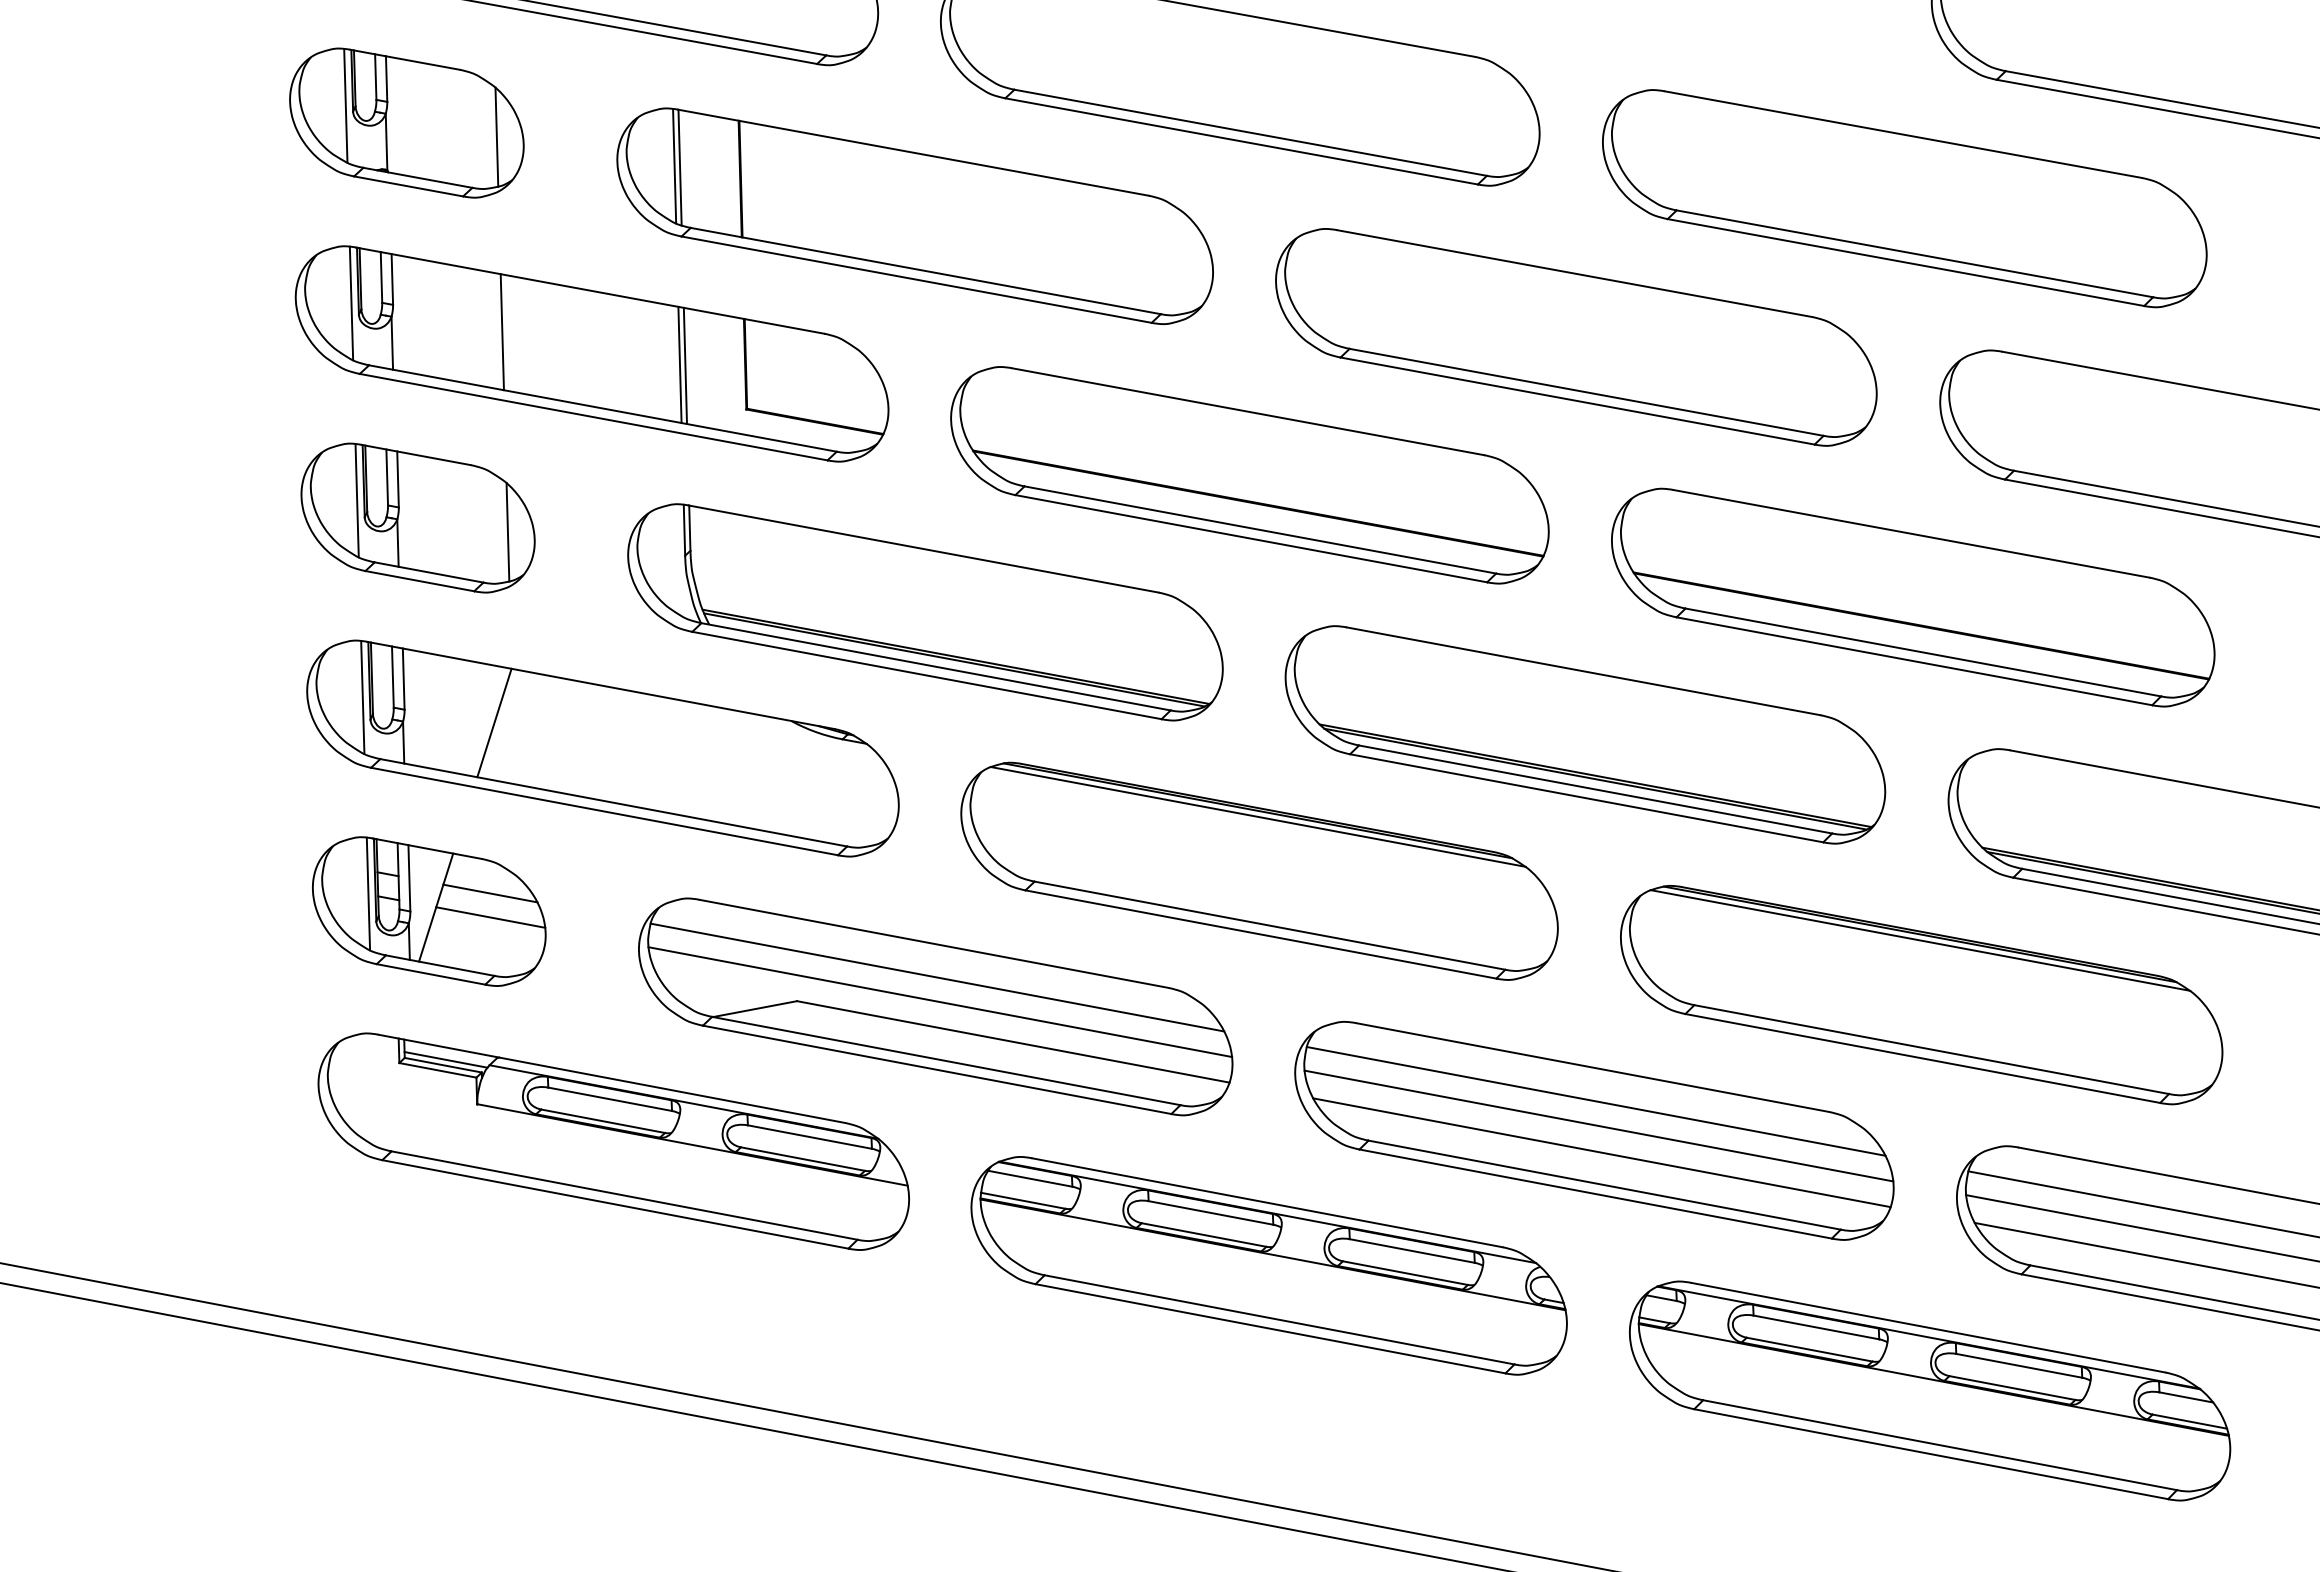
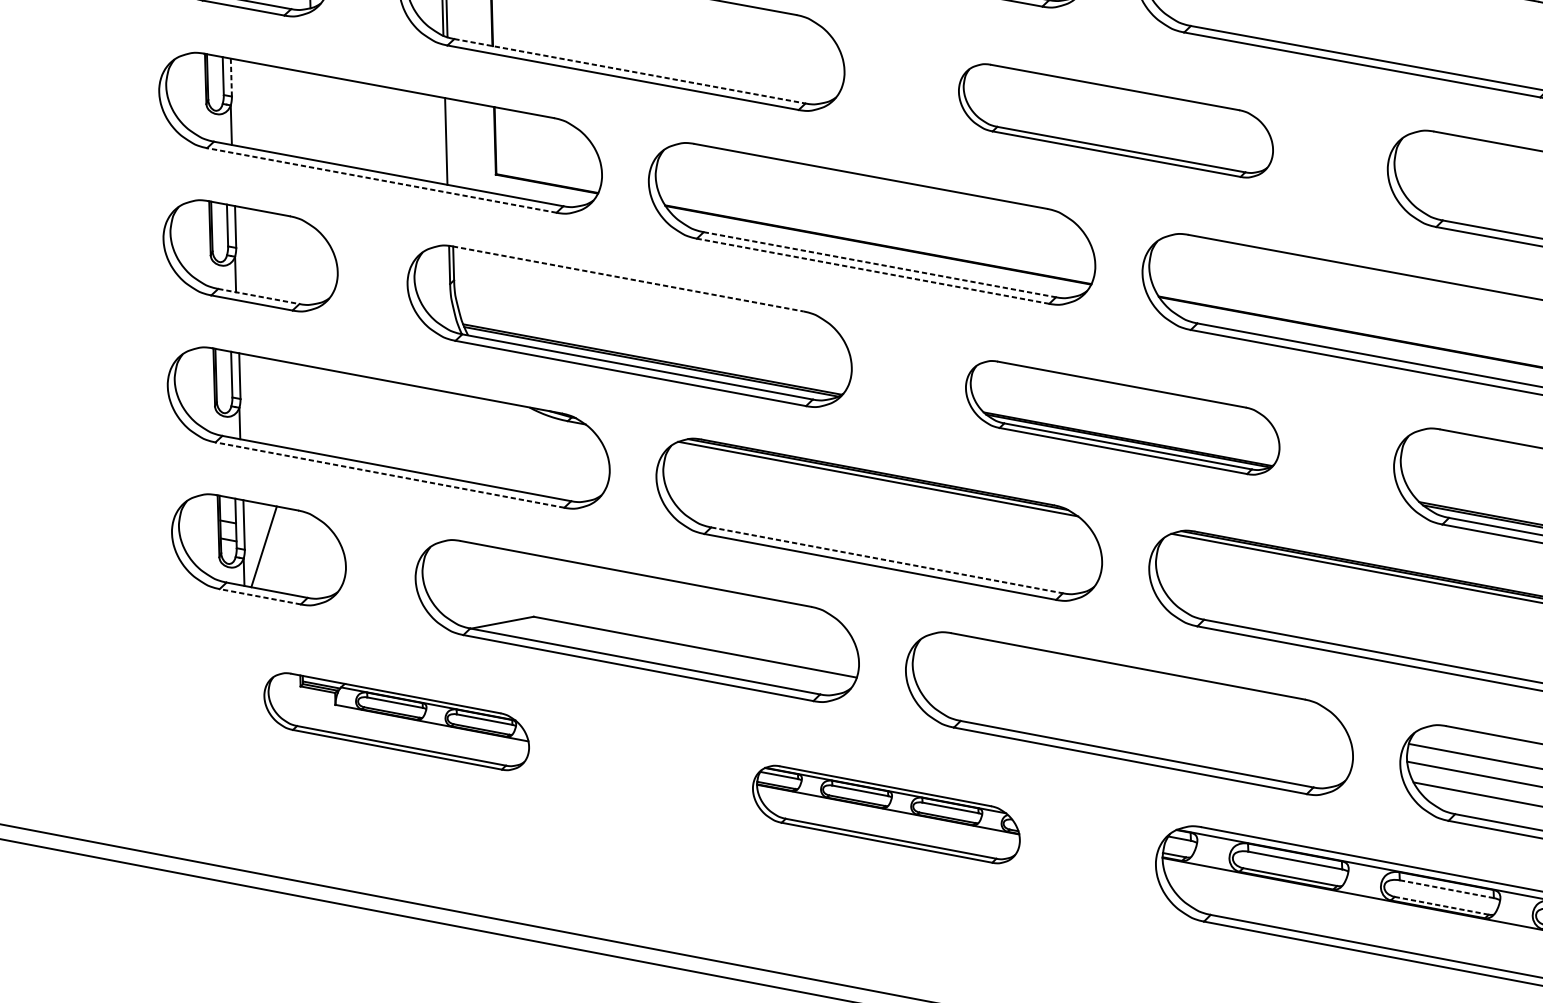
line: (925, 271) -> (629, 71), solid -> dashed
line: (392, 279) -> (231, 77), solid -> dashed
line: (351, 303) -> (200, 95), removed
line: (501, 332) -> (312, 117), removed
part: (1576, 337) -> (1116, 120), size x0.7
line: (685, 365) -> (450, 141), removed
line: (593, 417) -> (381, 180), solid -> dashed
line: (356, 500) -> (204, 242), removed
line: (1260, 529) -> (879, 264), solid -> dashed
line: (507, 531) -> (317, 265), removed
line: (1251, 538) -> (873, 271), solid -> dashed
line: (923, 549) -> (628, 279), solid -> dashed
line: (429, 572) -> (259, 296), solid -> dashed
line: (362, 697) -> (209, 389), removed
line: (494, 722) -> (307, 408), removed
part: (1585, 734) -> (1122, 417), size x0.7
line: (604, 811) -> (389, 475), solid -> dashed
line: (368, 893) -> (213, 536), removed
line: (490, 893) -> (304, 536), removed
line: (490, 917) -> (304, 554), removed
line: (1270, 925) -> (887, 560), solid -> dashed
line: (430, 974) -> (259, 596), solid -> dashed
line: (937, 977) -> (638, 599), removed
line: (940, 1002) -> (640, 617), removed
line: (1595, 1101) -> (1130, 691), removed
line: (1598, 1125) -> (1132, 709), removed
part: (613, 1141) -> (396, 721), size x0.6
line: (1601, 1152) -> (1134, 729), removed
part: (1268, 1265) -> (885, 814), size x0.6
line: (2018, 1365) -> (1446, 888), solid -> dashed
line: (2012, 1388) -> (1441, 906), solid -> dashed

